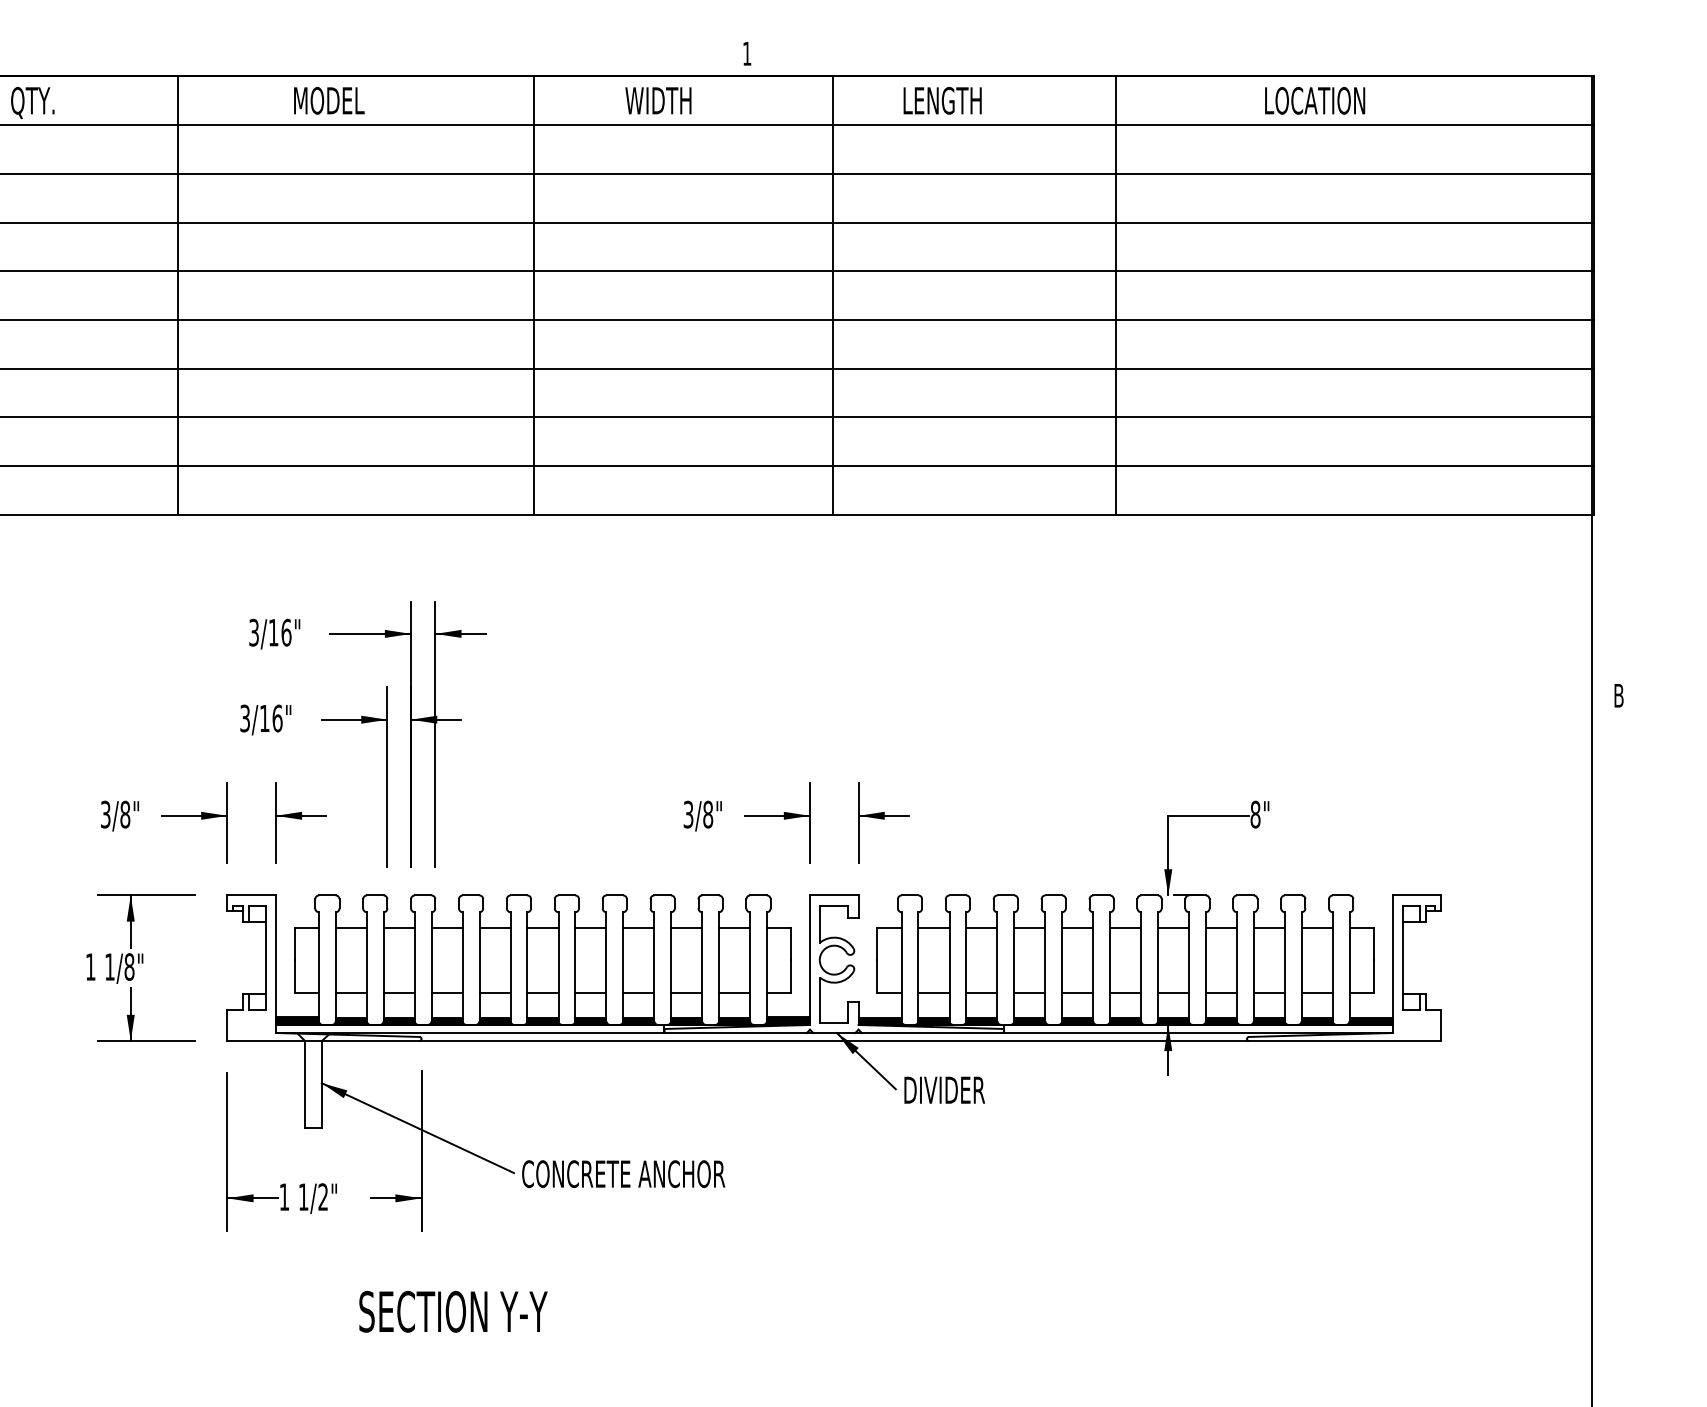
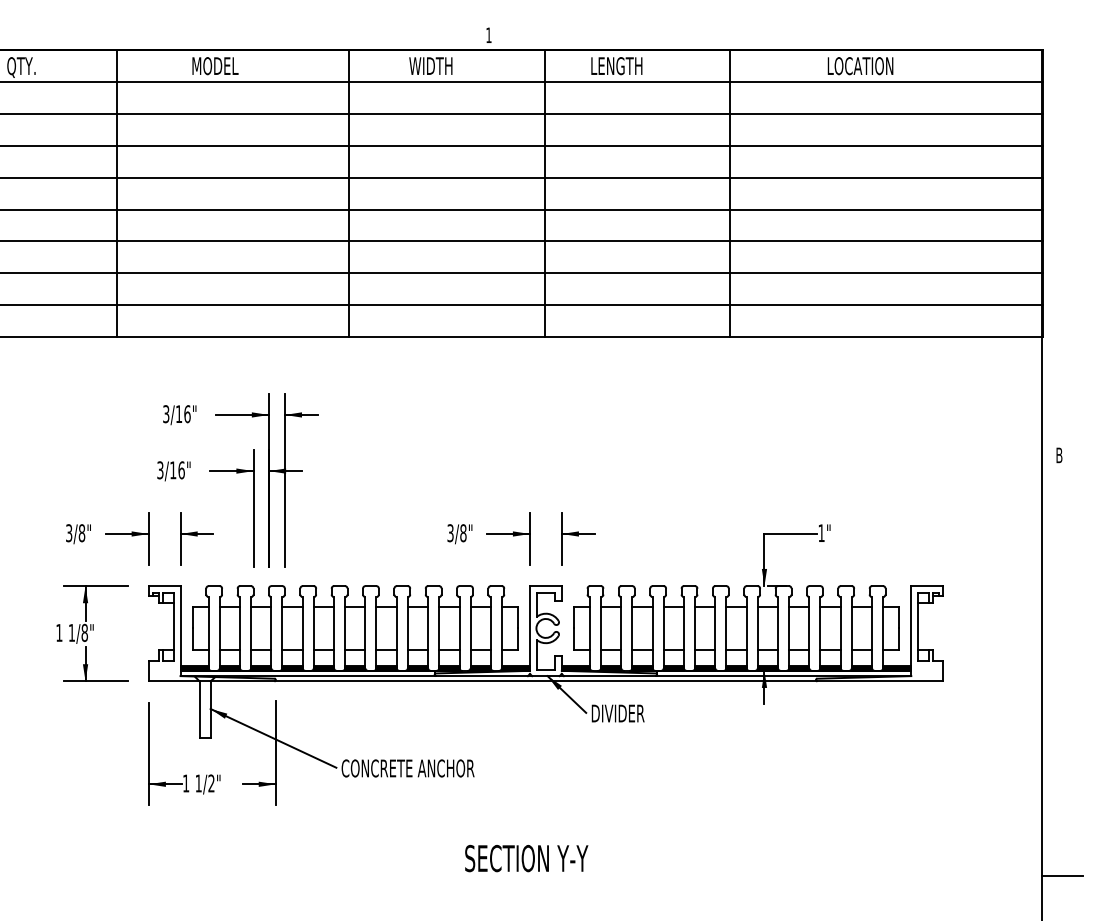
text: (1255, 815) -> (821, 533), 8" -> 1"
text: (453, 1311) -> (526, 858), moved
line: (1623, 1339) -> (1062, 876), added

